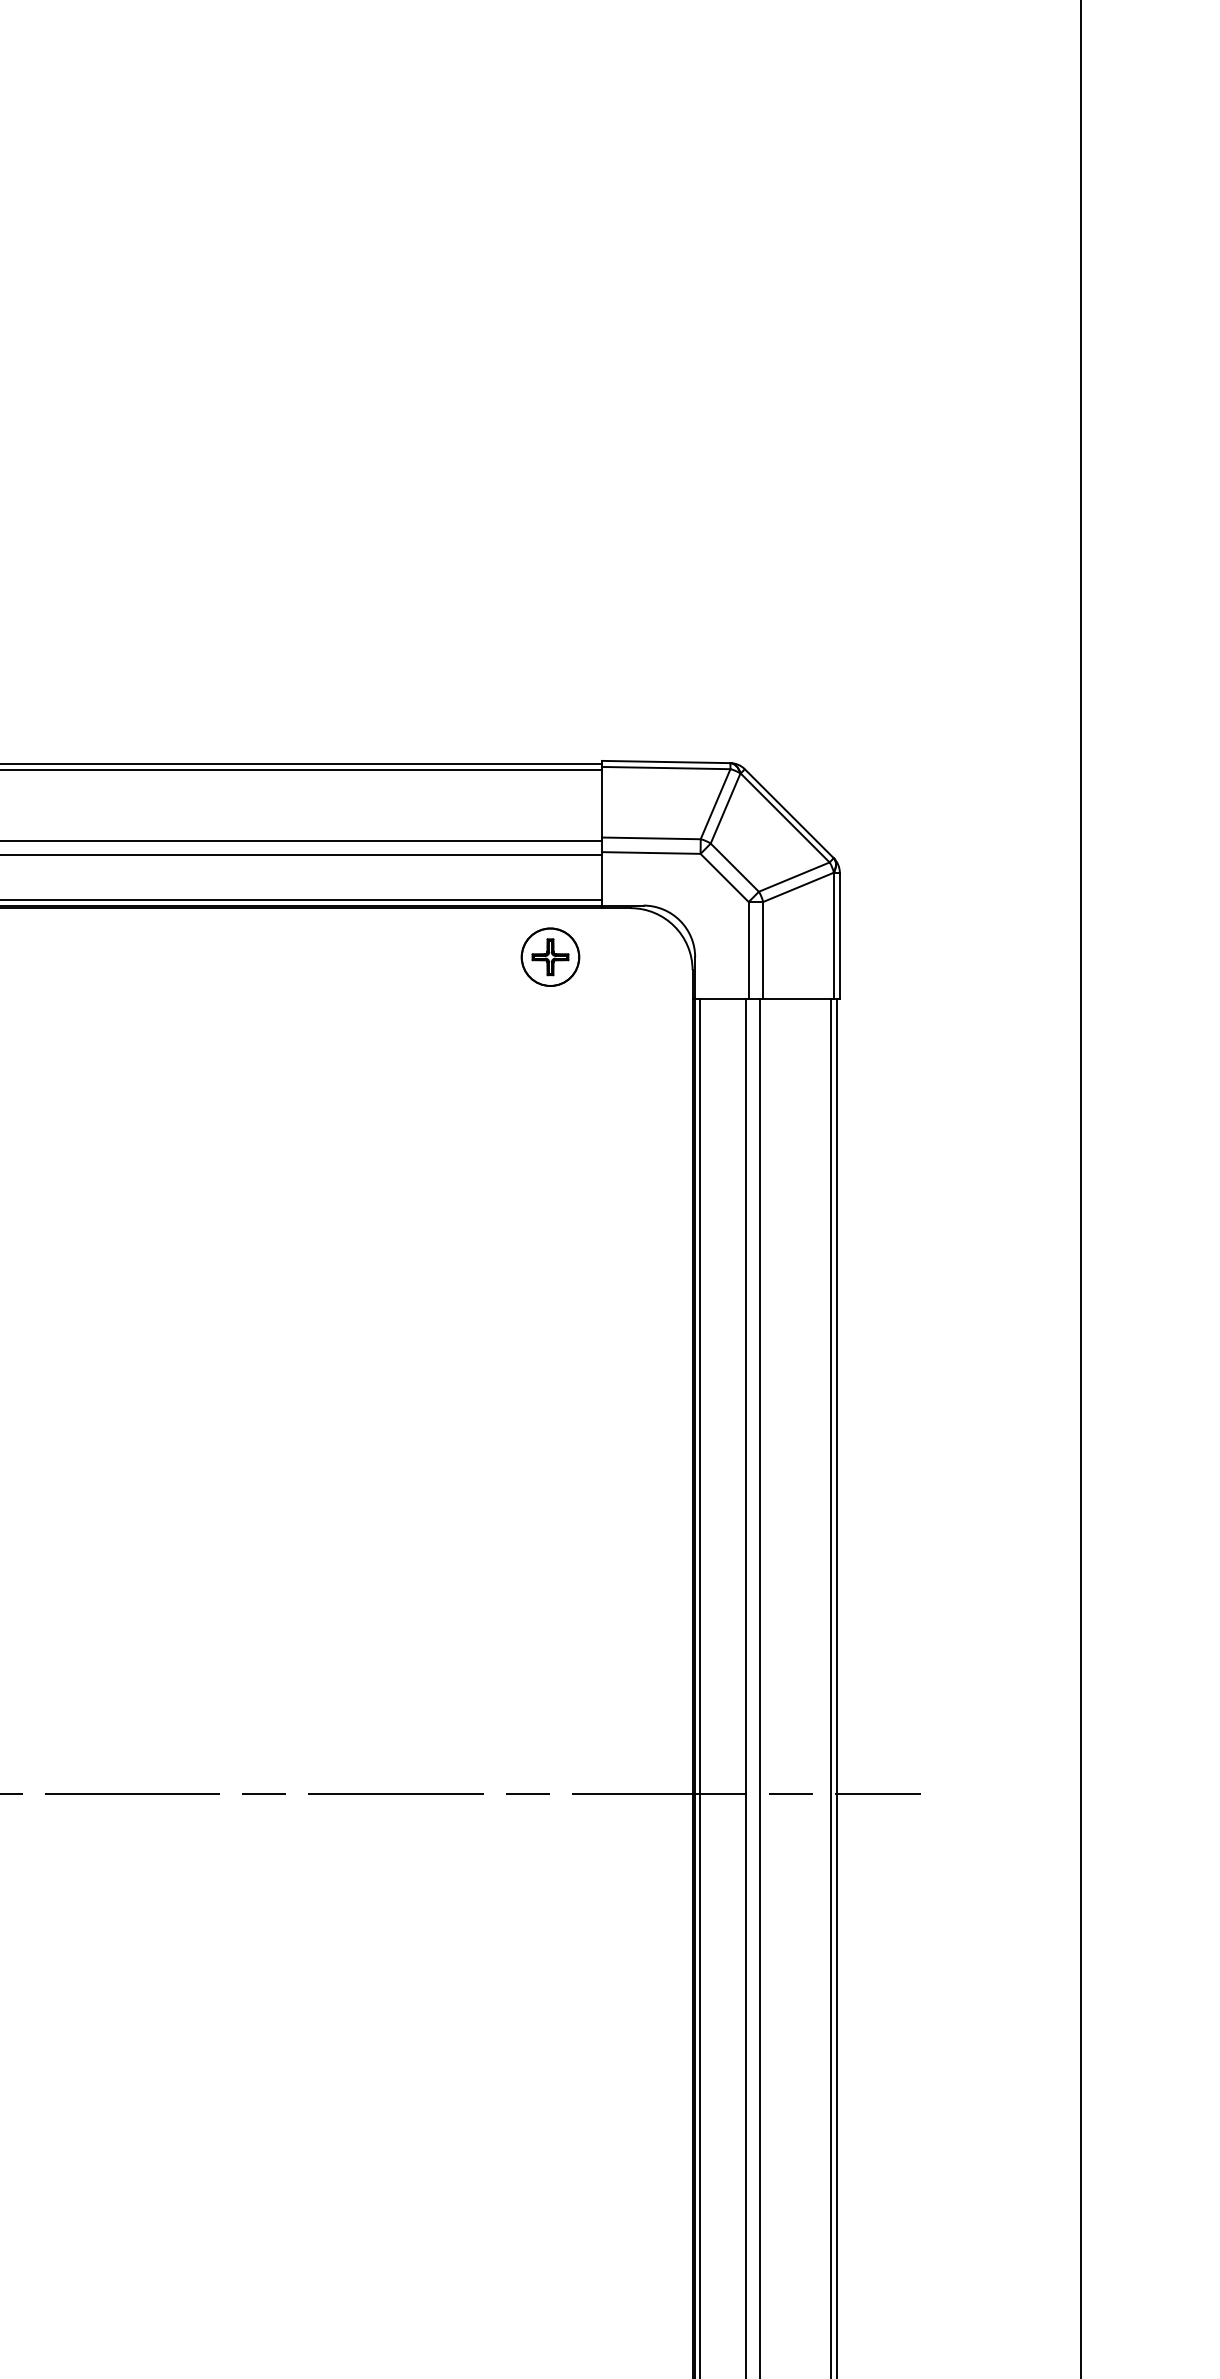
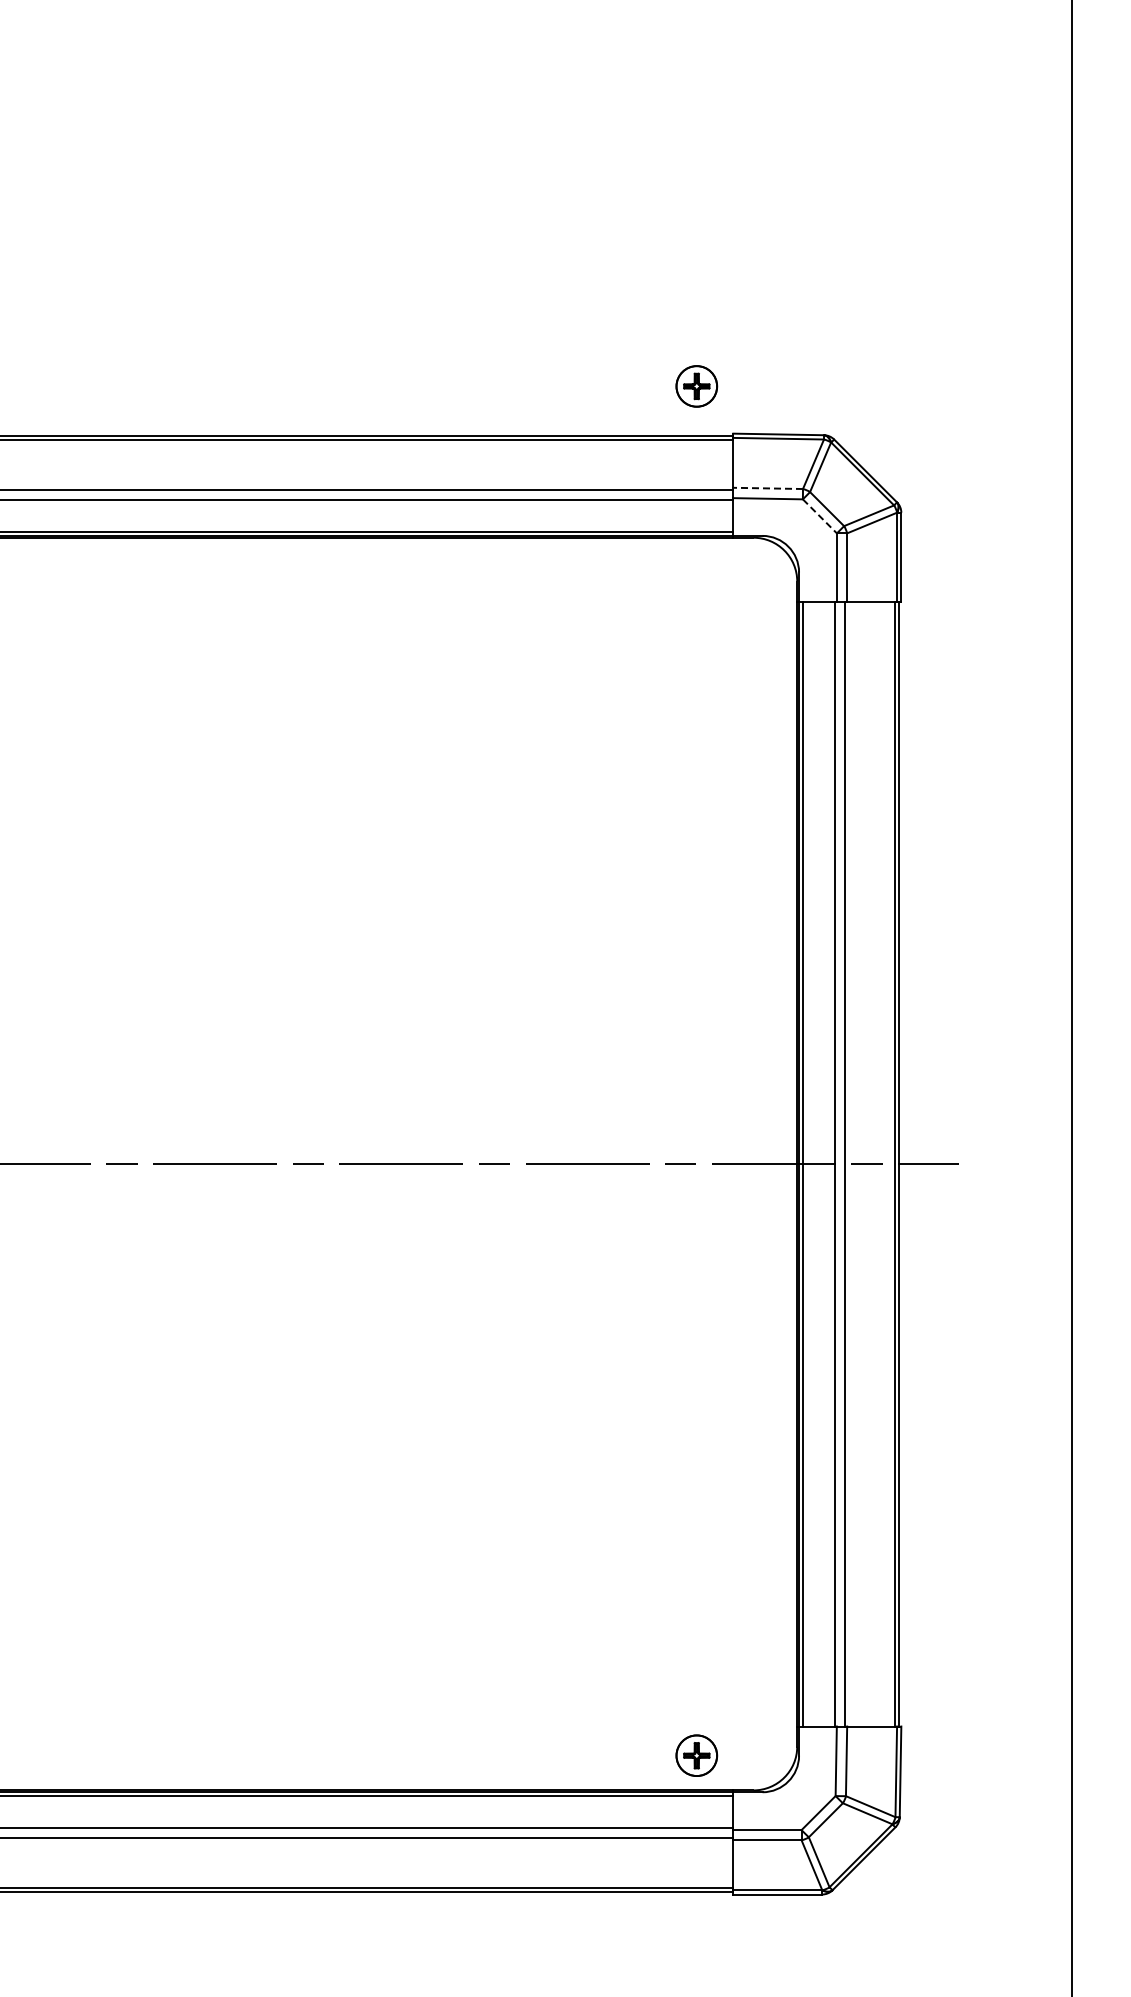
line: (651, 838) -> (768, 488), solid -> dashed
line: (725, 878) -> (820, 516), solid -> dashed
part: (550, 957) -> (696, 386), moved

